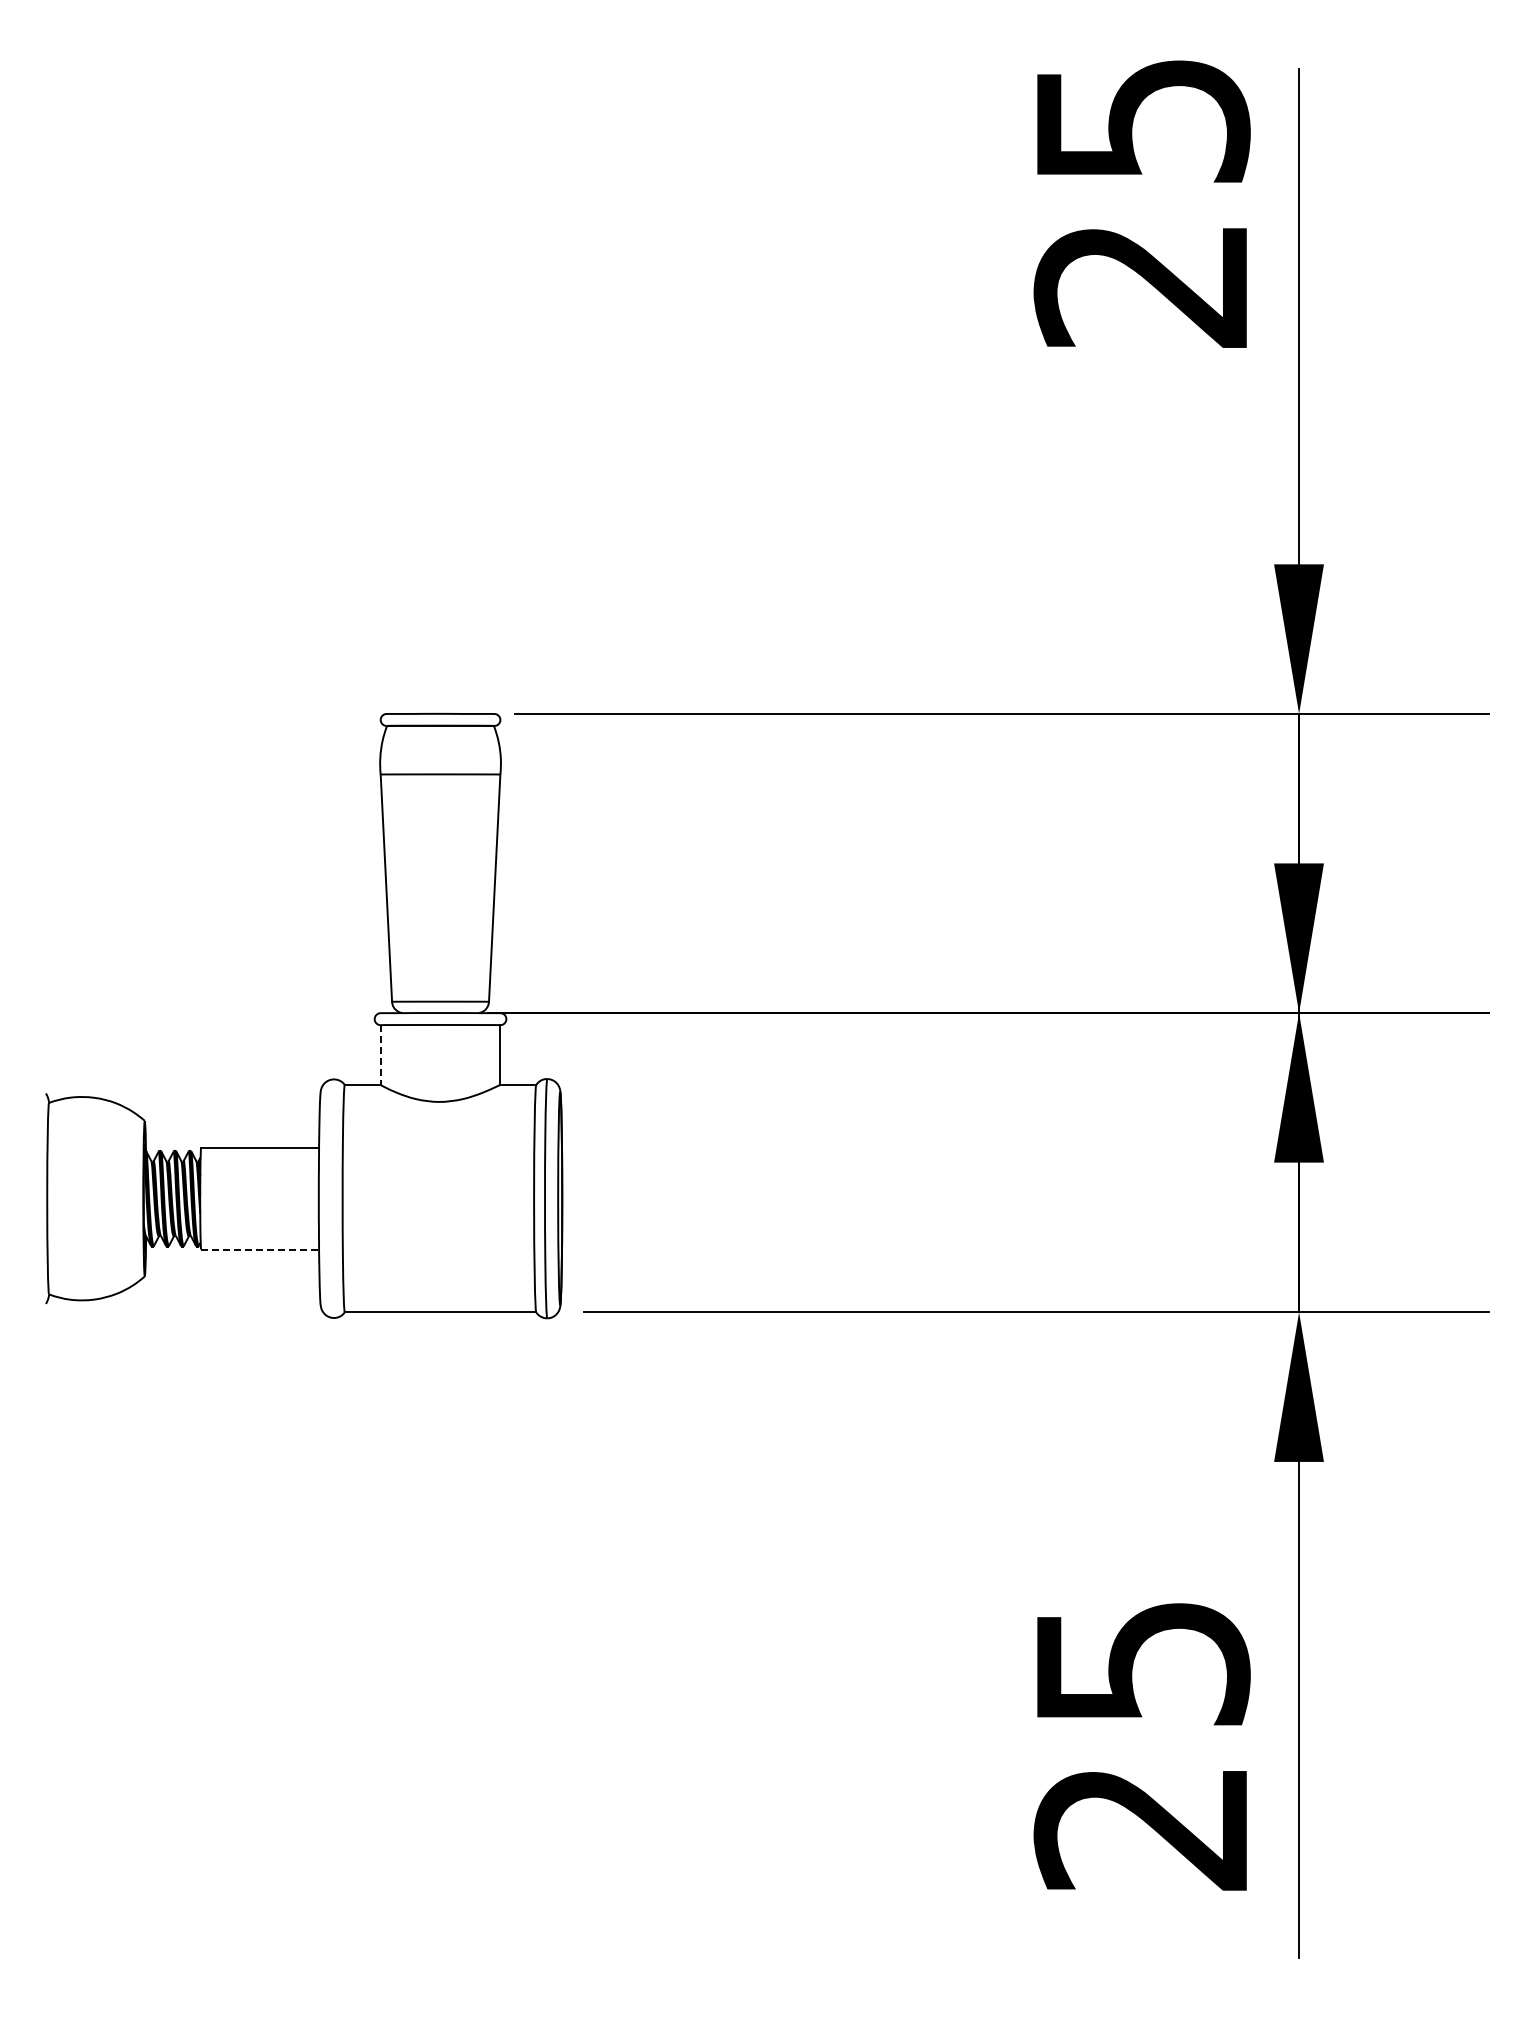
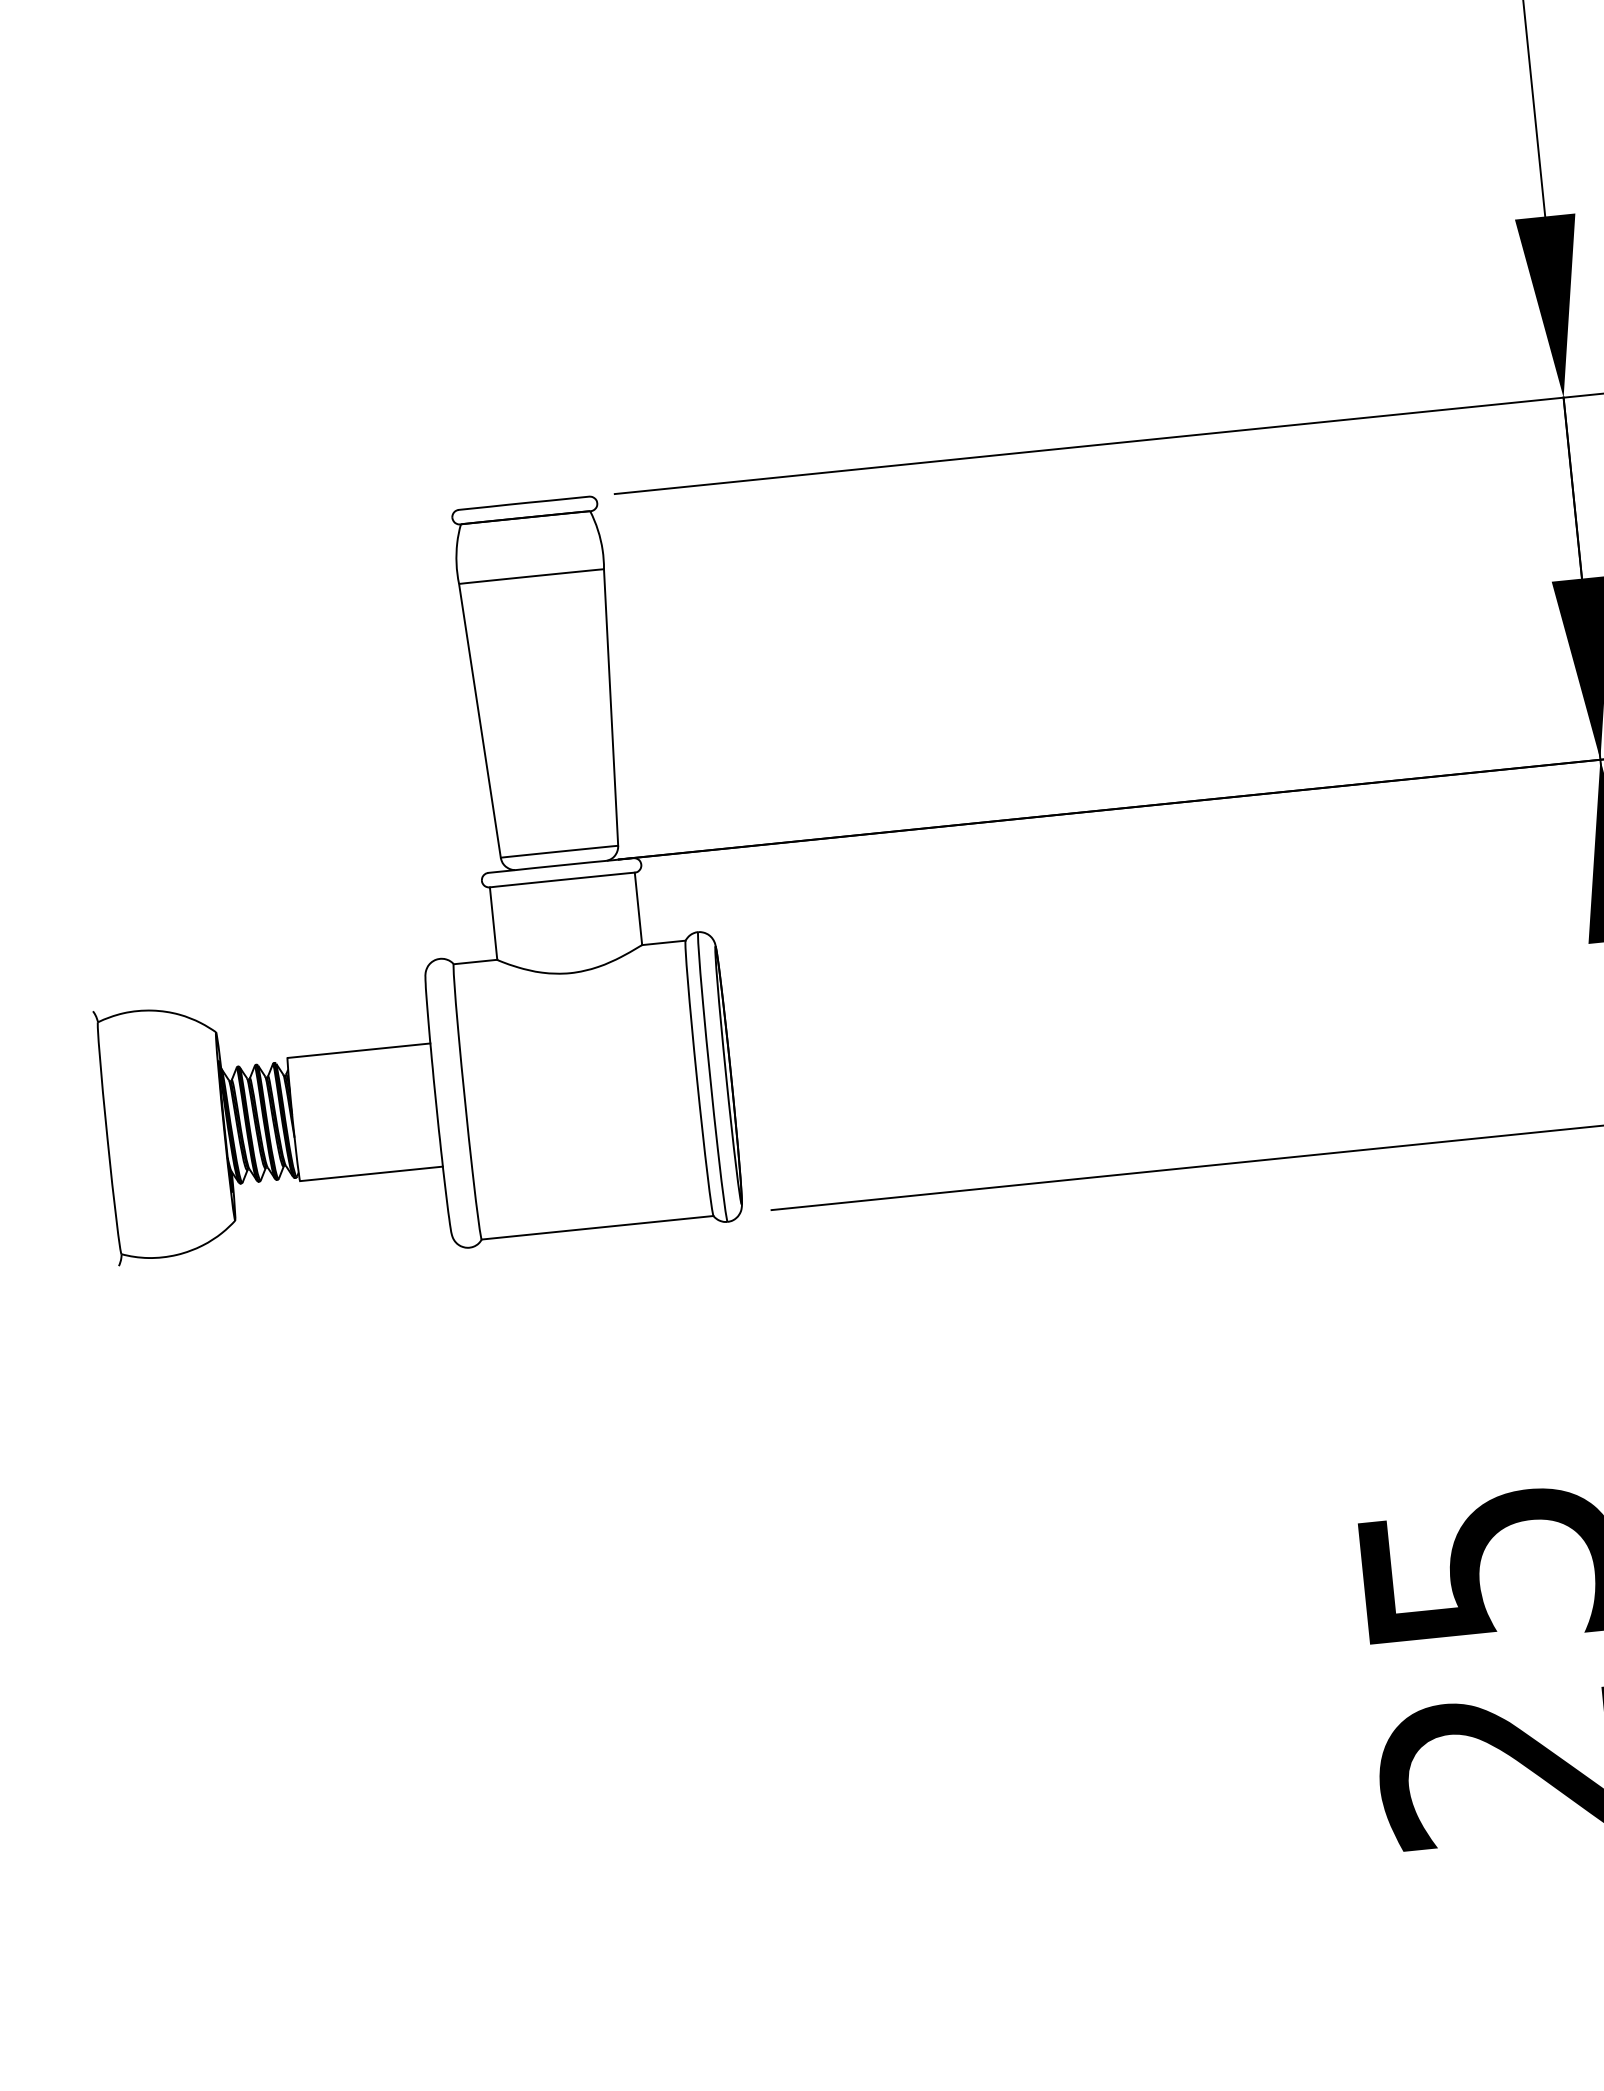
line: (380, 1055) -> (493, 924), dashed -> solid
line: (260, 1249) -> (371, 1173), dashed -> solid

